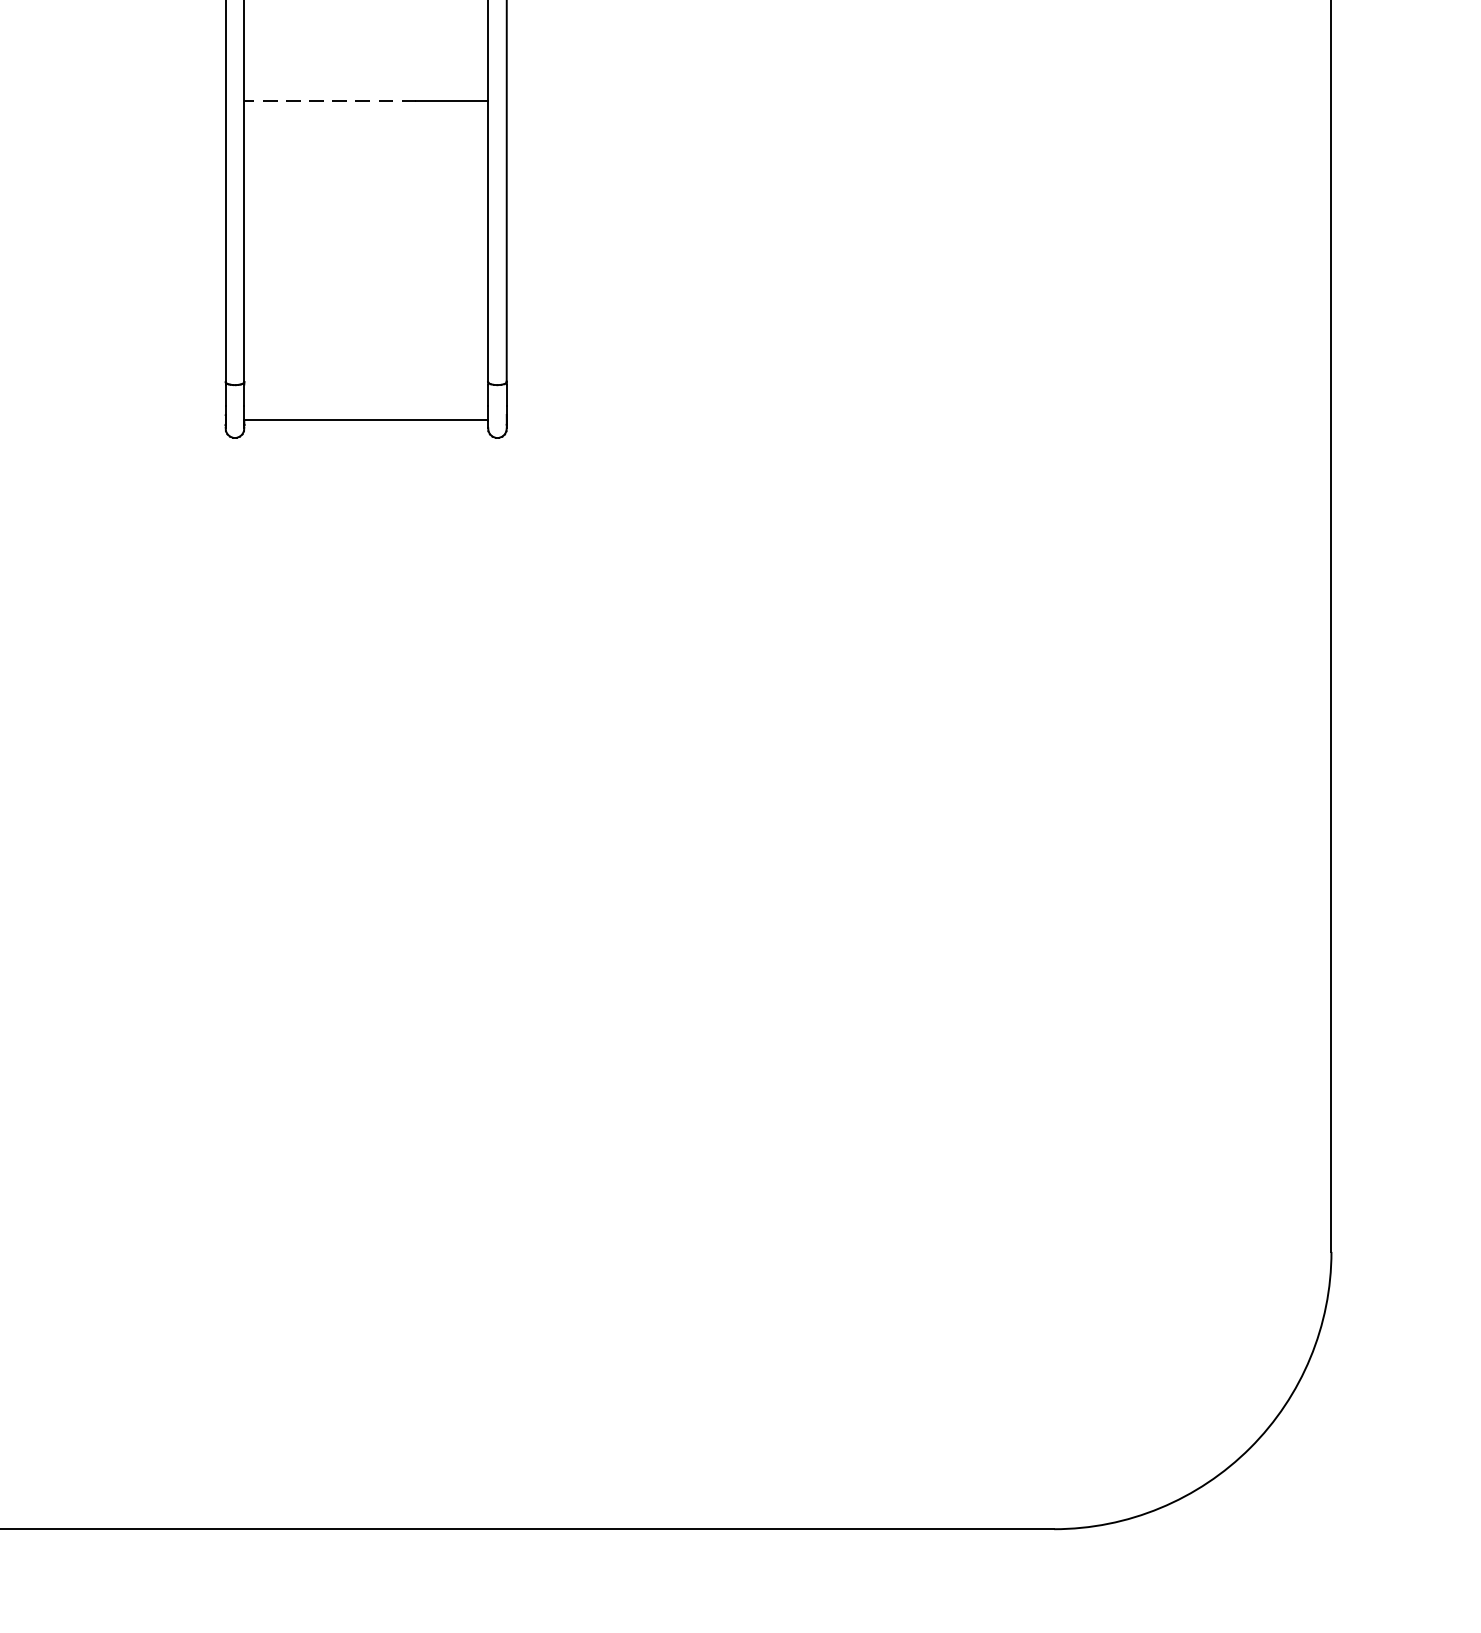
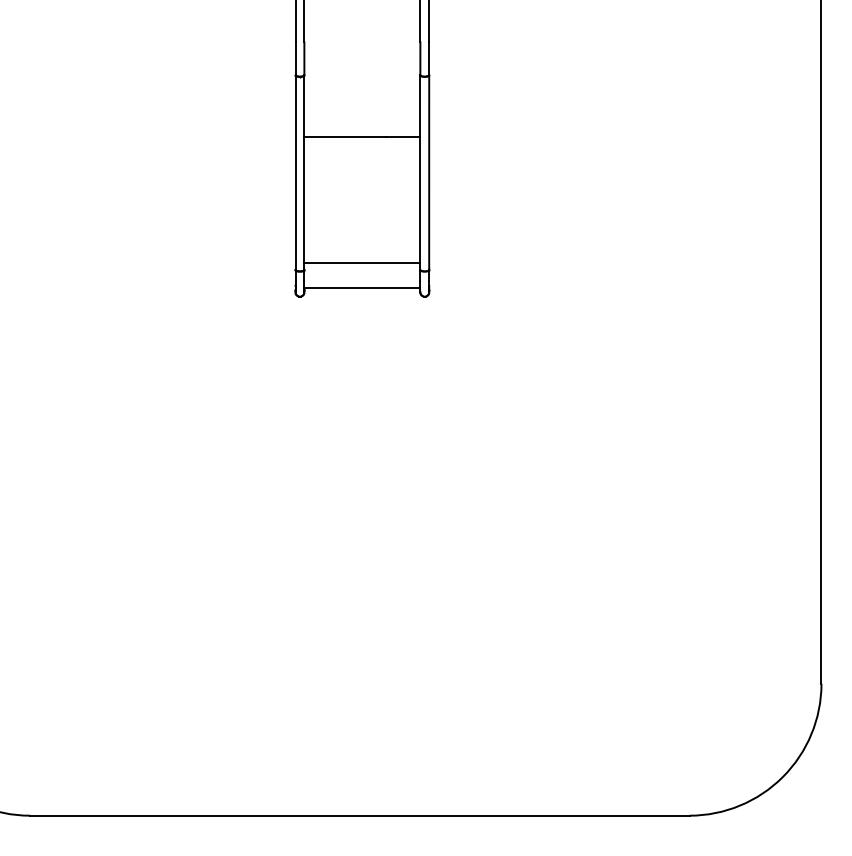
line: (330, 101) -> (345, 136), dashed -> solid
line: (366, 368) -> (362, 263), added

